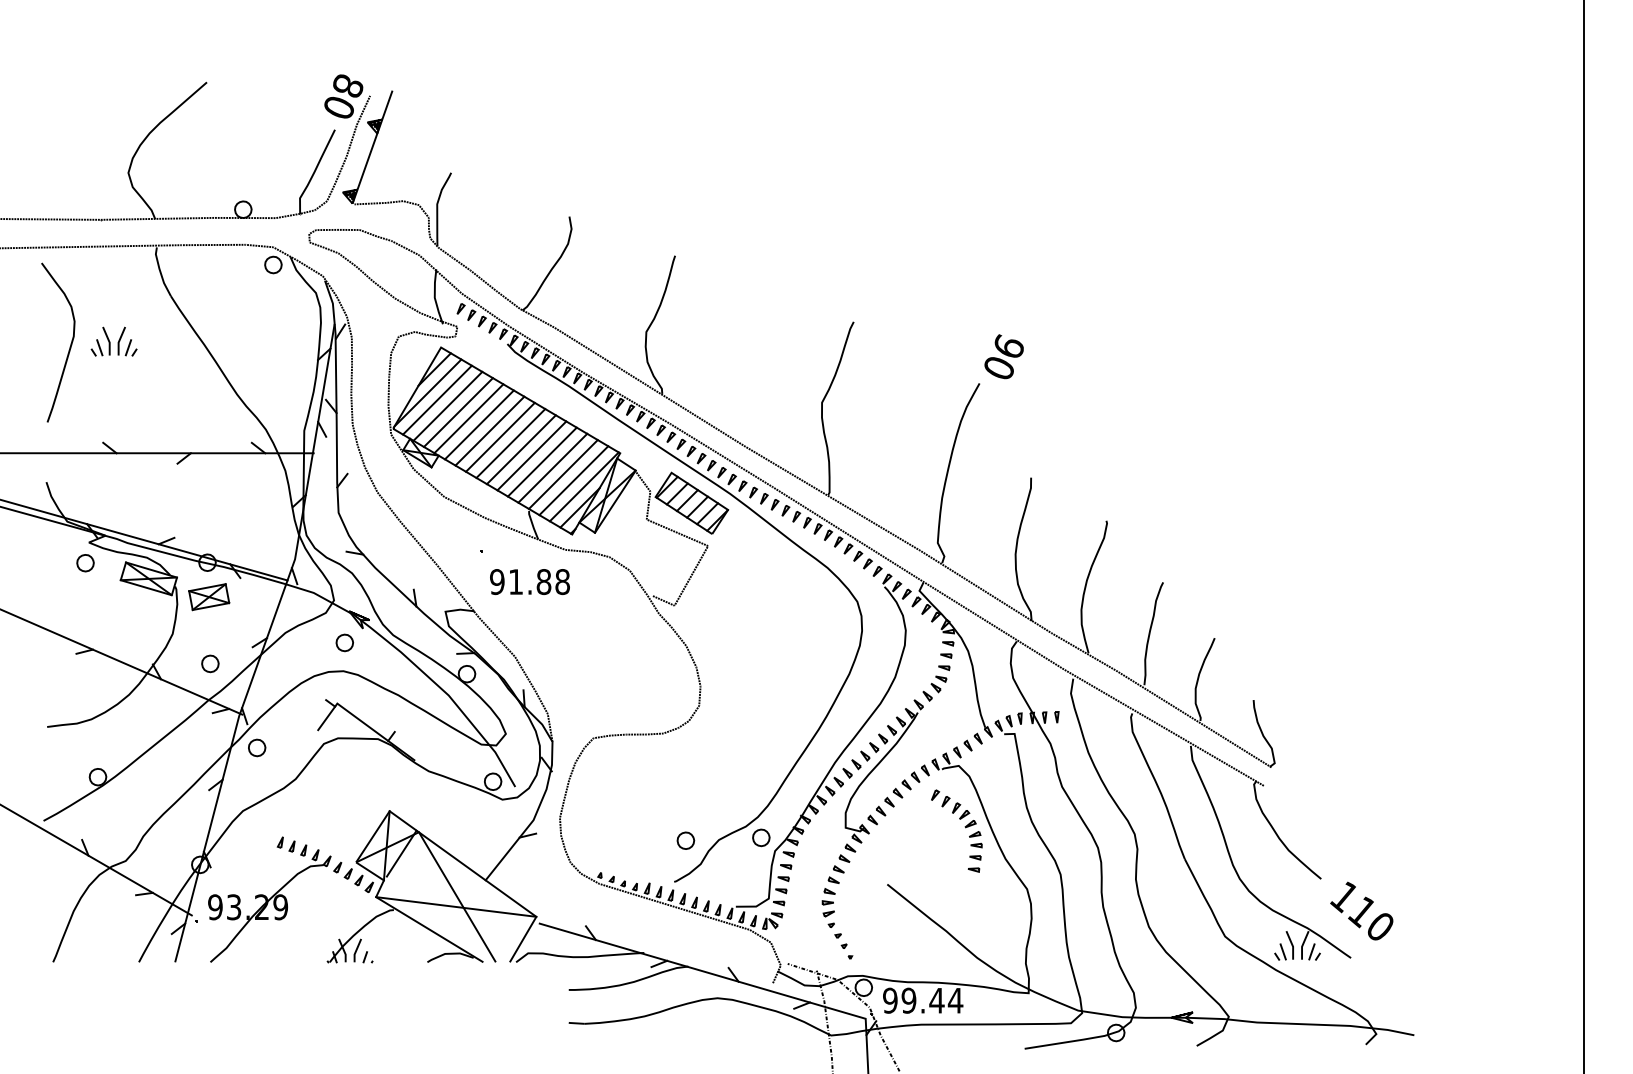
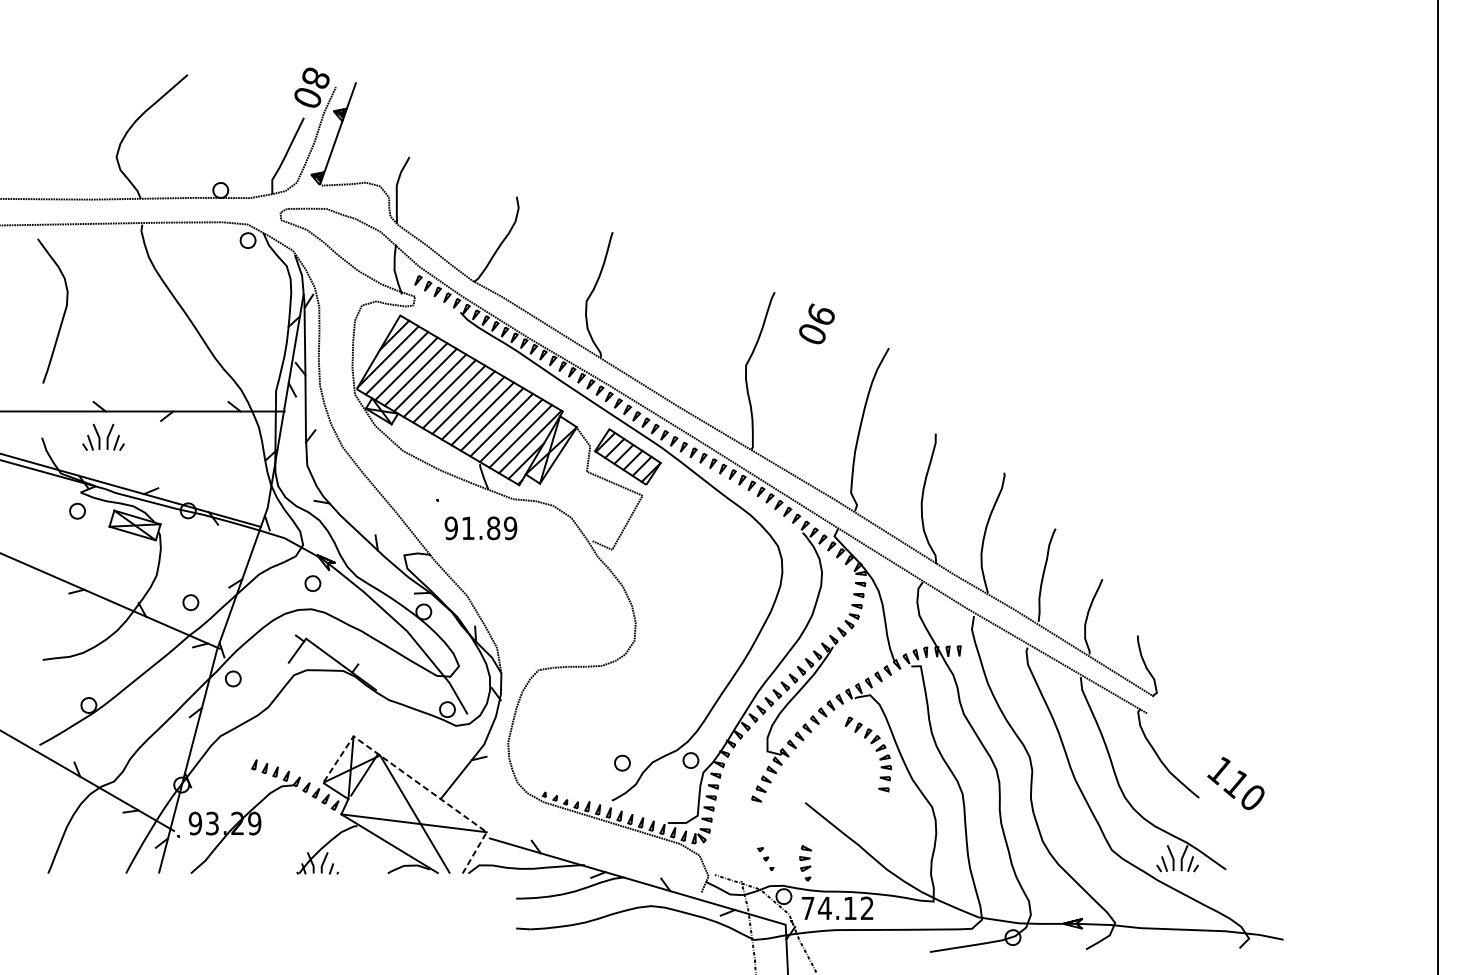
part: (113, 341) -> (102, 437), moved
text: (1003, 356) -> (816, 323), moved
text: (562, 582) -> (510, 528), 91.88 -> 91.89
part: (209, 597) -> (190, 542), removed
line: (459, 861) -> (416, 782), solid -> dashed
part: (828, 907) -> (805, 862), moved
text: (1361, 910) -> (1235, 782), moved
text: (923, 1000) -> (838, 908), 99.44 -> 74.12

